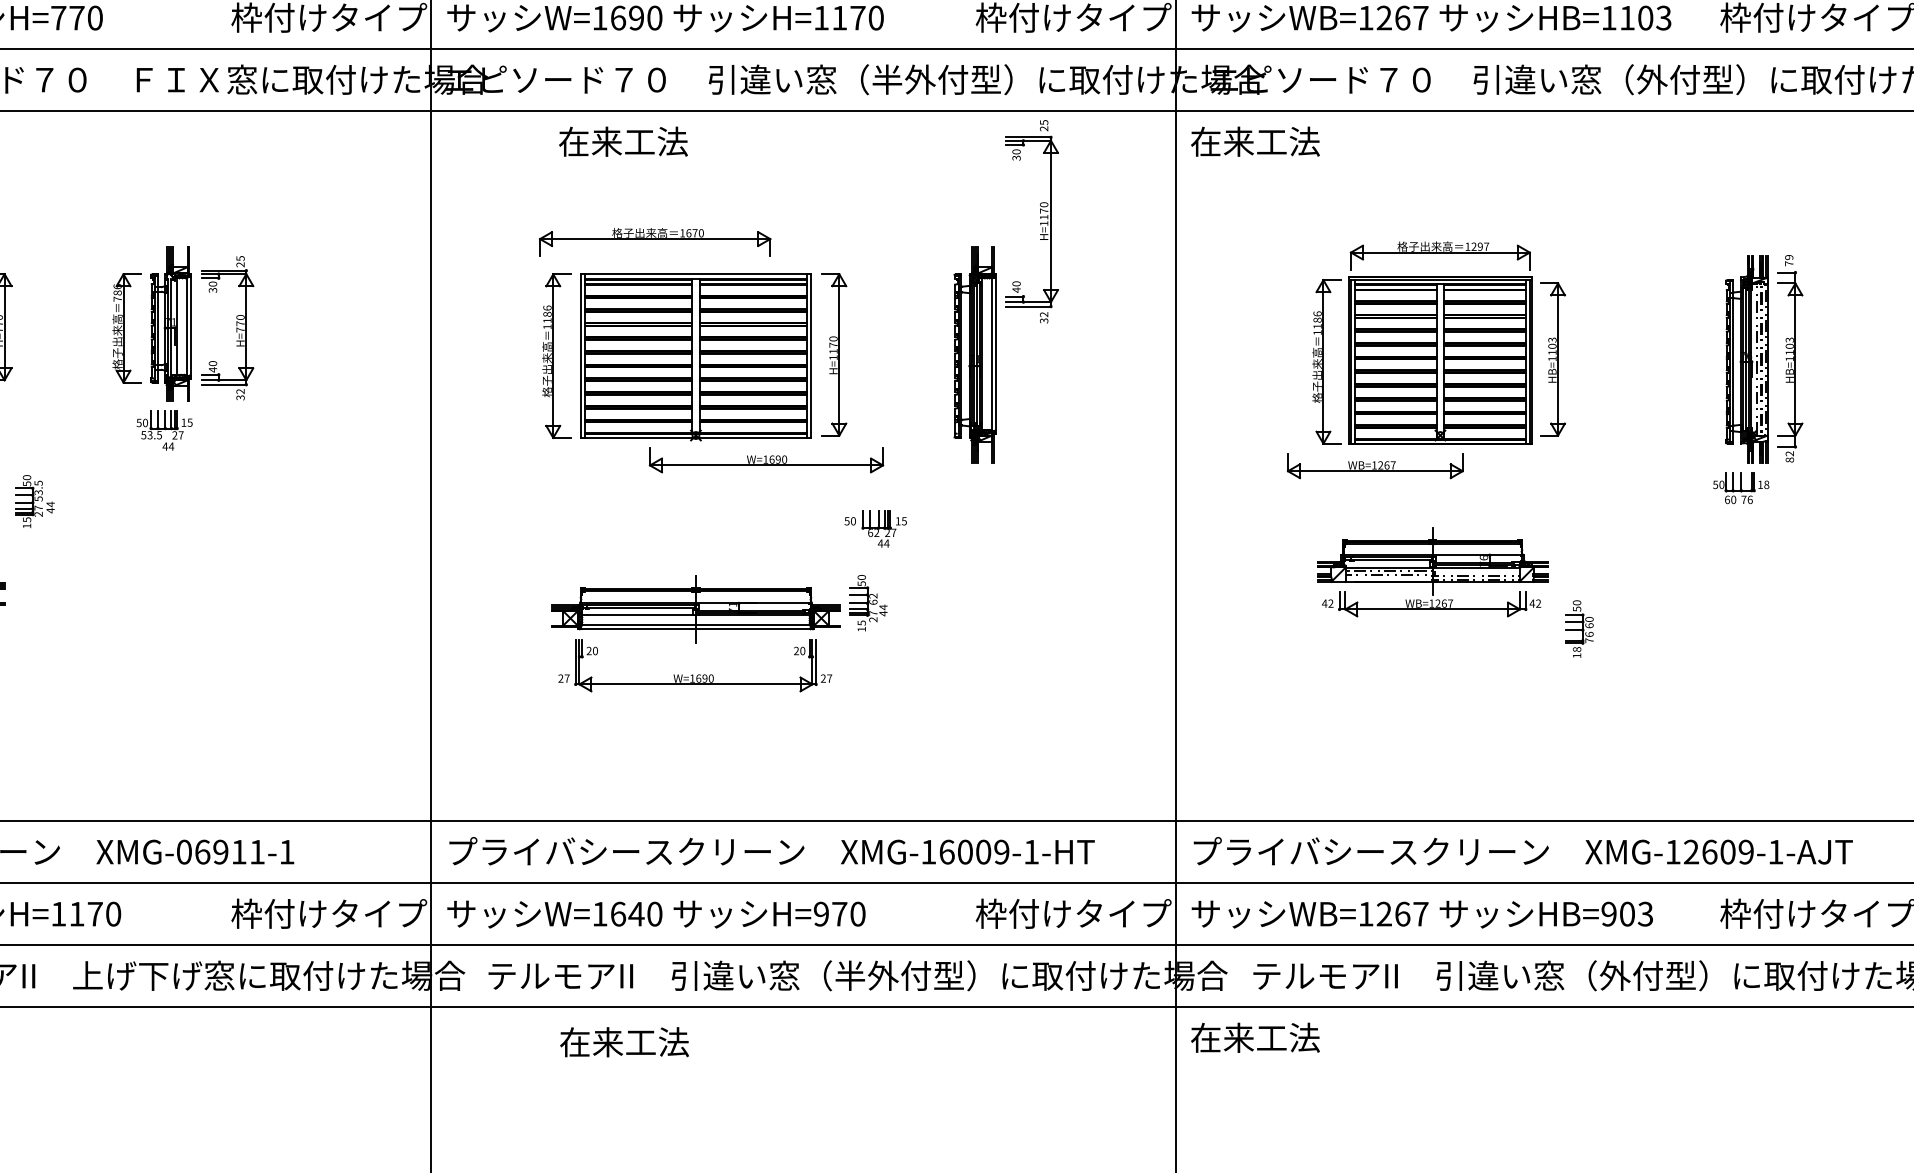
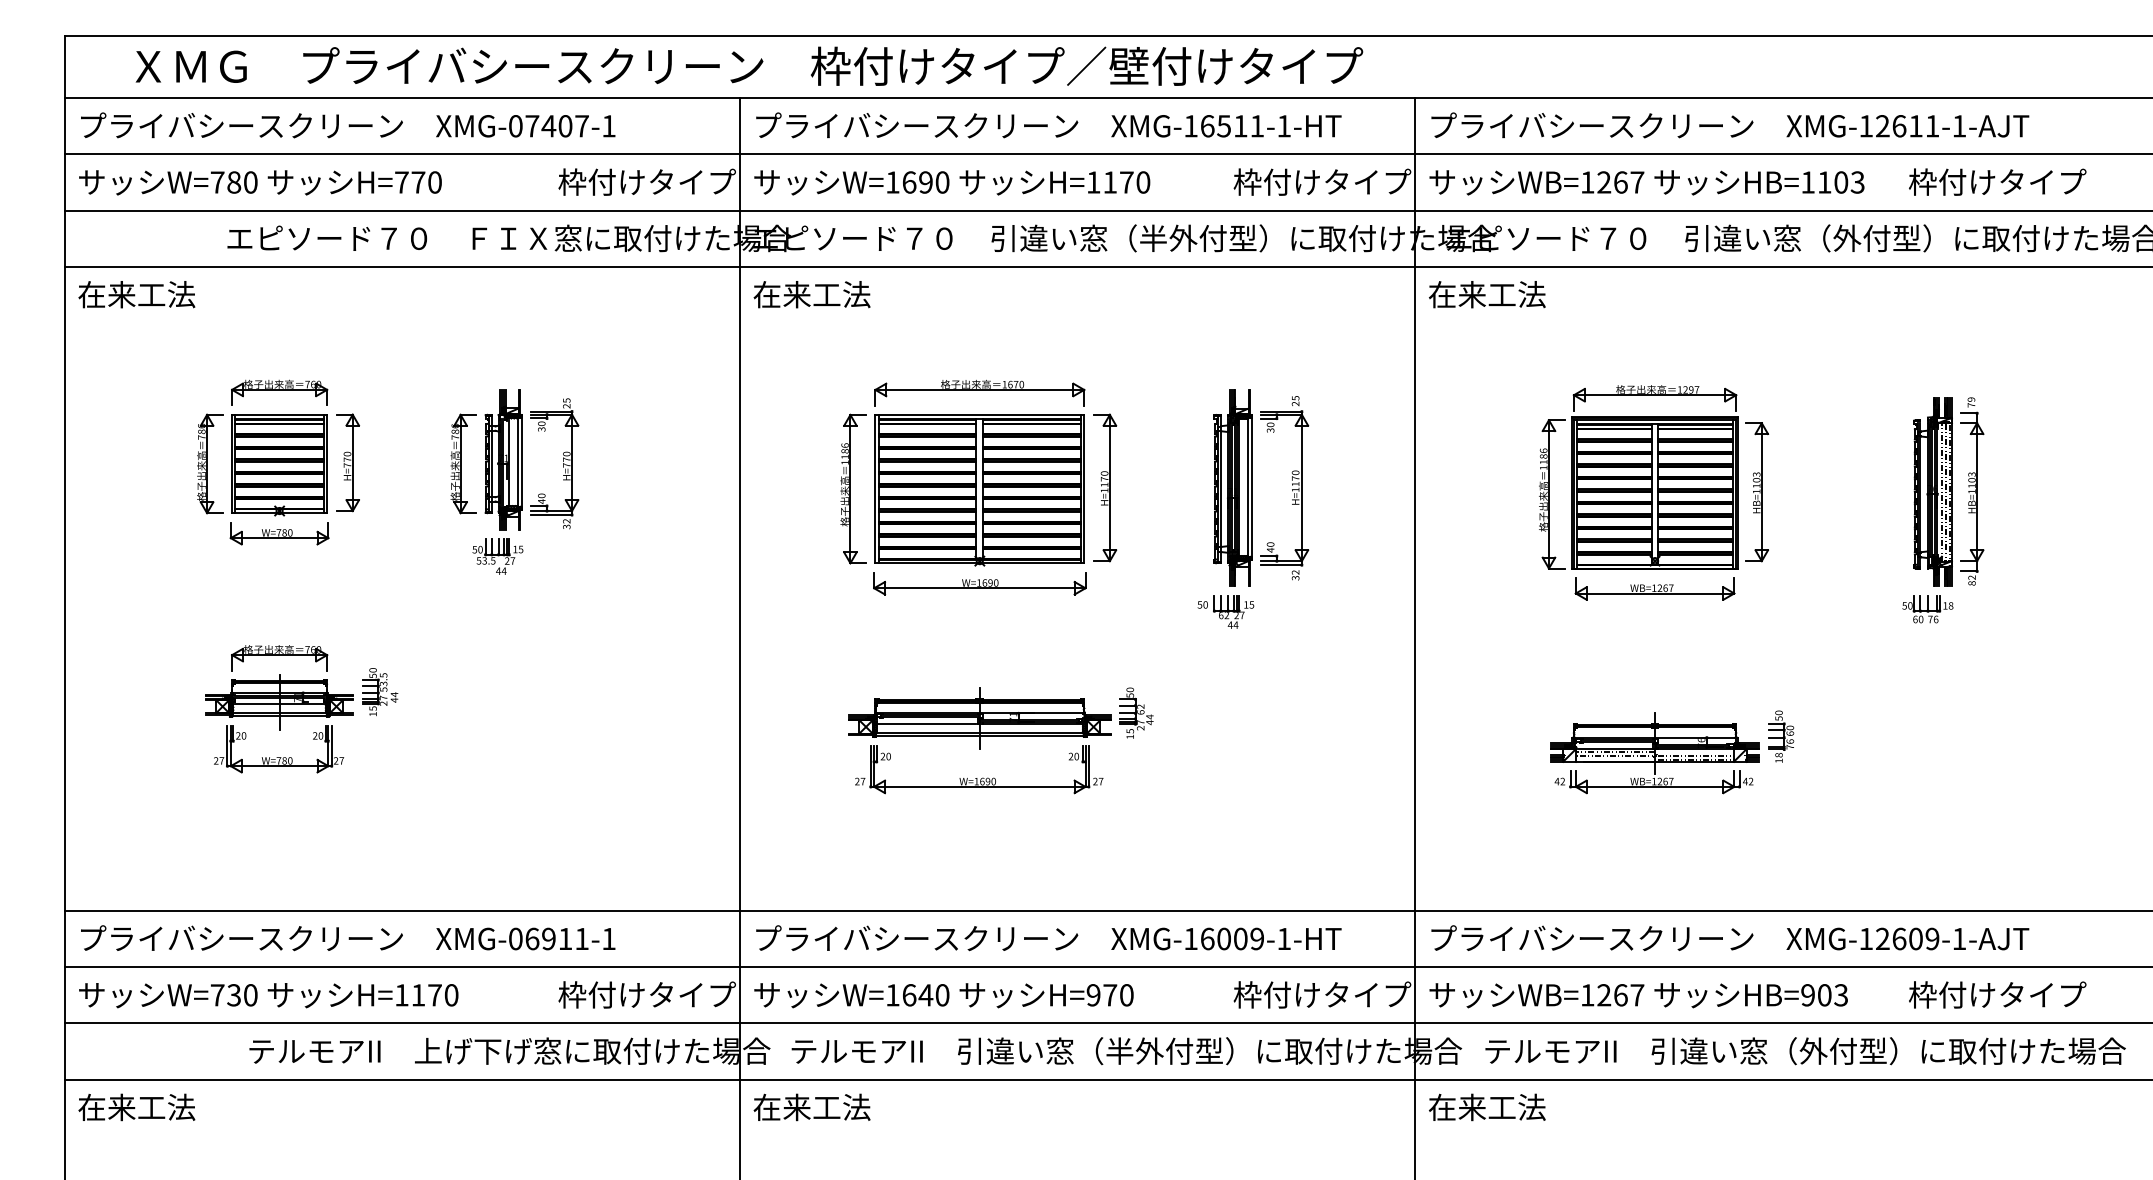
text: (622, 141) -> (811, 294), moved
part: (1040, 223) -> (1292, 489), moved
part: (654, 241) -> (979, 392), moved
part: (766, 460) -> (979, 583), moved
part: (1374, 465) -> (1654, 588), moved
part: (35, 502) -> (380, 692), moved
part: (875, 528) -> (1225, 611), moved
part: (1432, 572) -> (1654, 753), moved
text: (623, 1042) -> (811, 1107), moved

